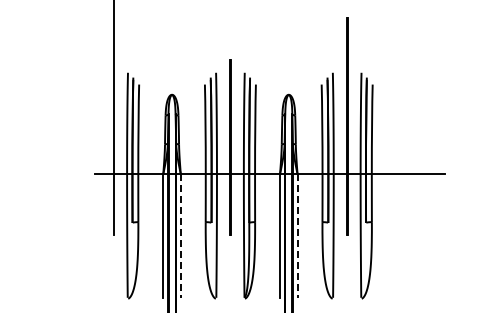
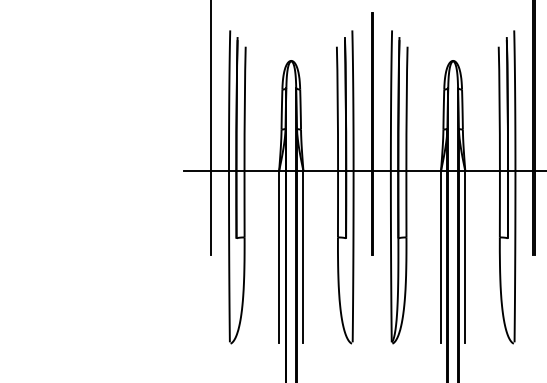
line: (180, 236) -> (303, 257), dashed -> solid
line: (297, 236) -> (465, 257), dashed -> solid

